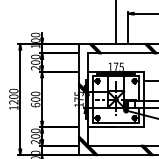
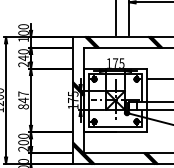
text: (35, 62) -> (23, 58), 200 -> 240
text: (35, 99) -> (23, 100), 600 -> 847

